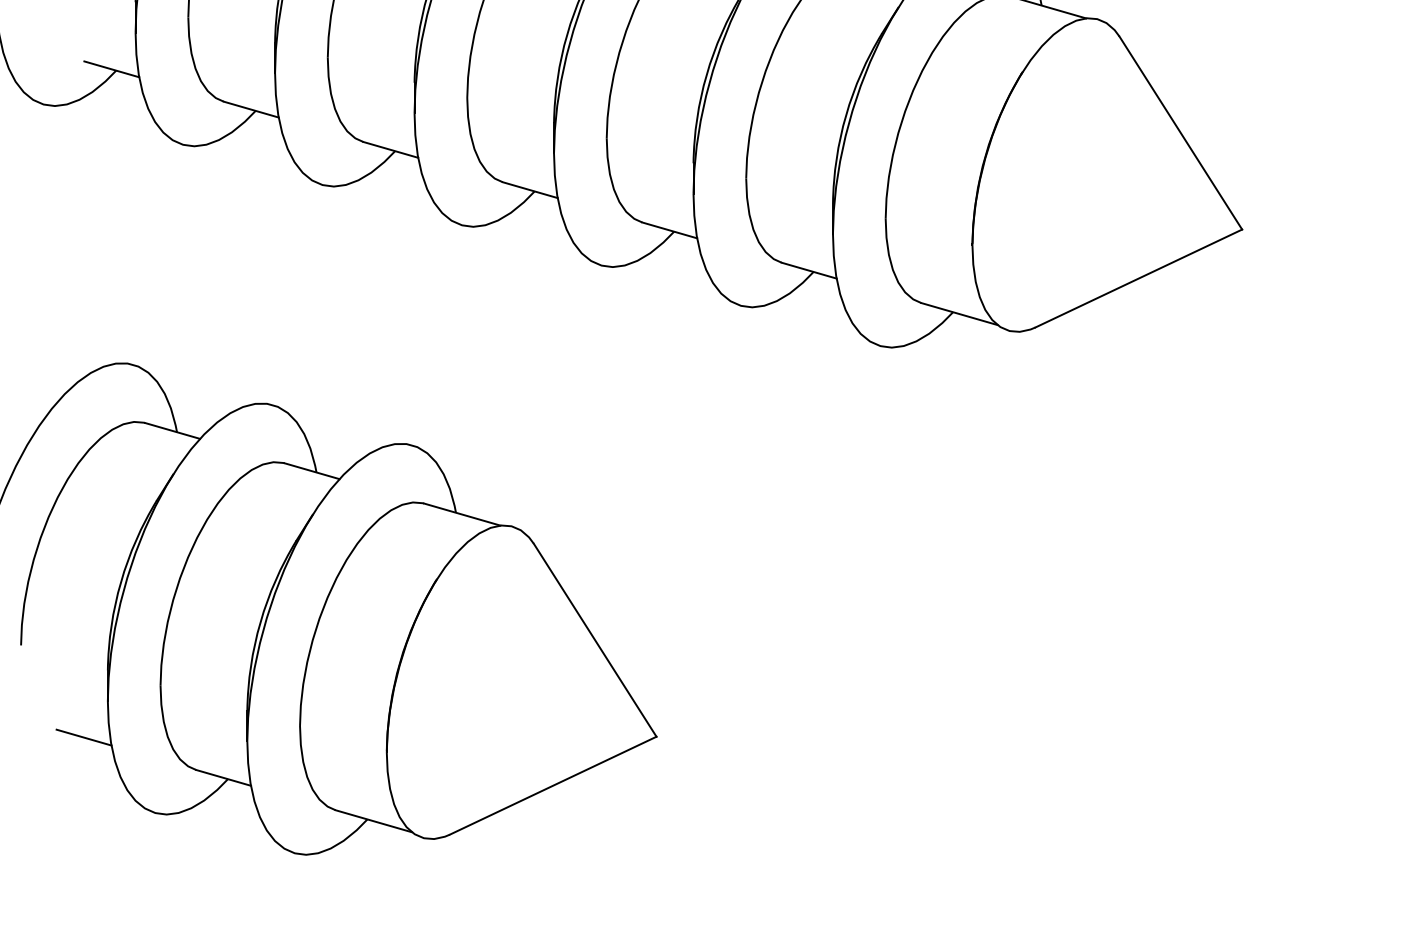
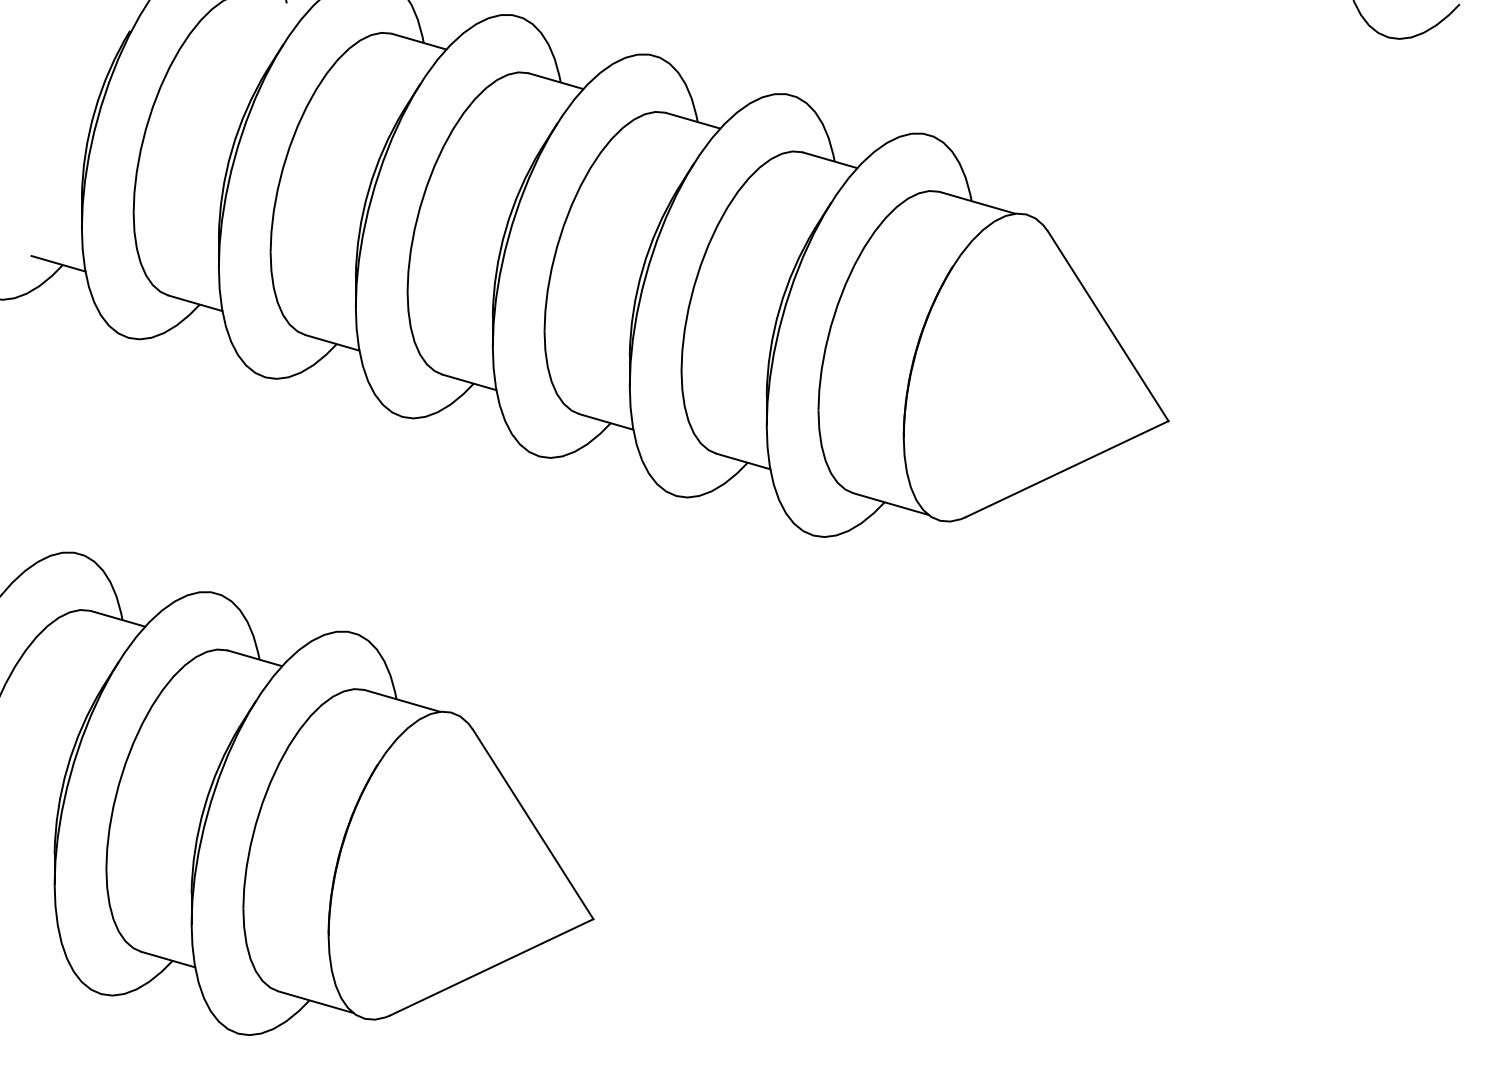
line: (84, 737) -> (31, 919), removed

